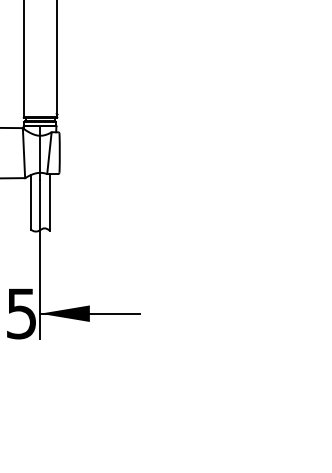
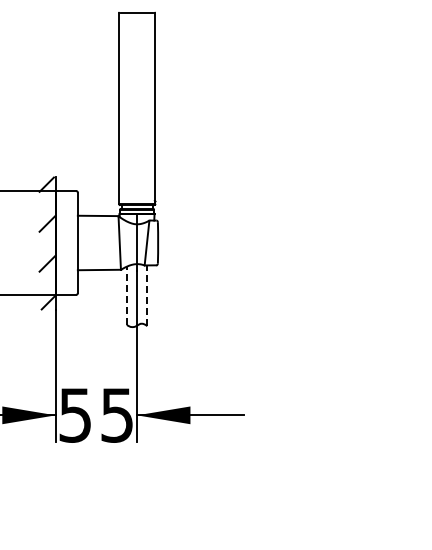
line: (30, 202) -> (126, 295), solid -> dashed
line: (49, 202) -> (147, 295), solid -> dashed

